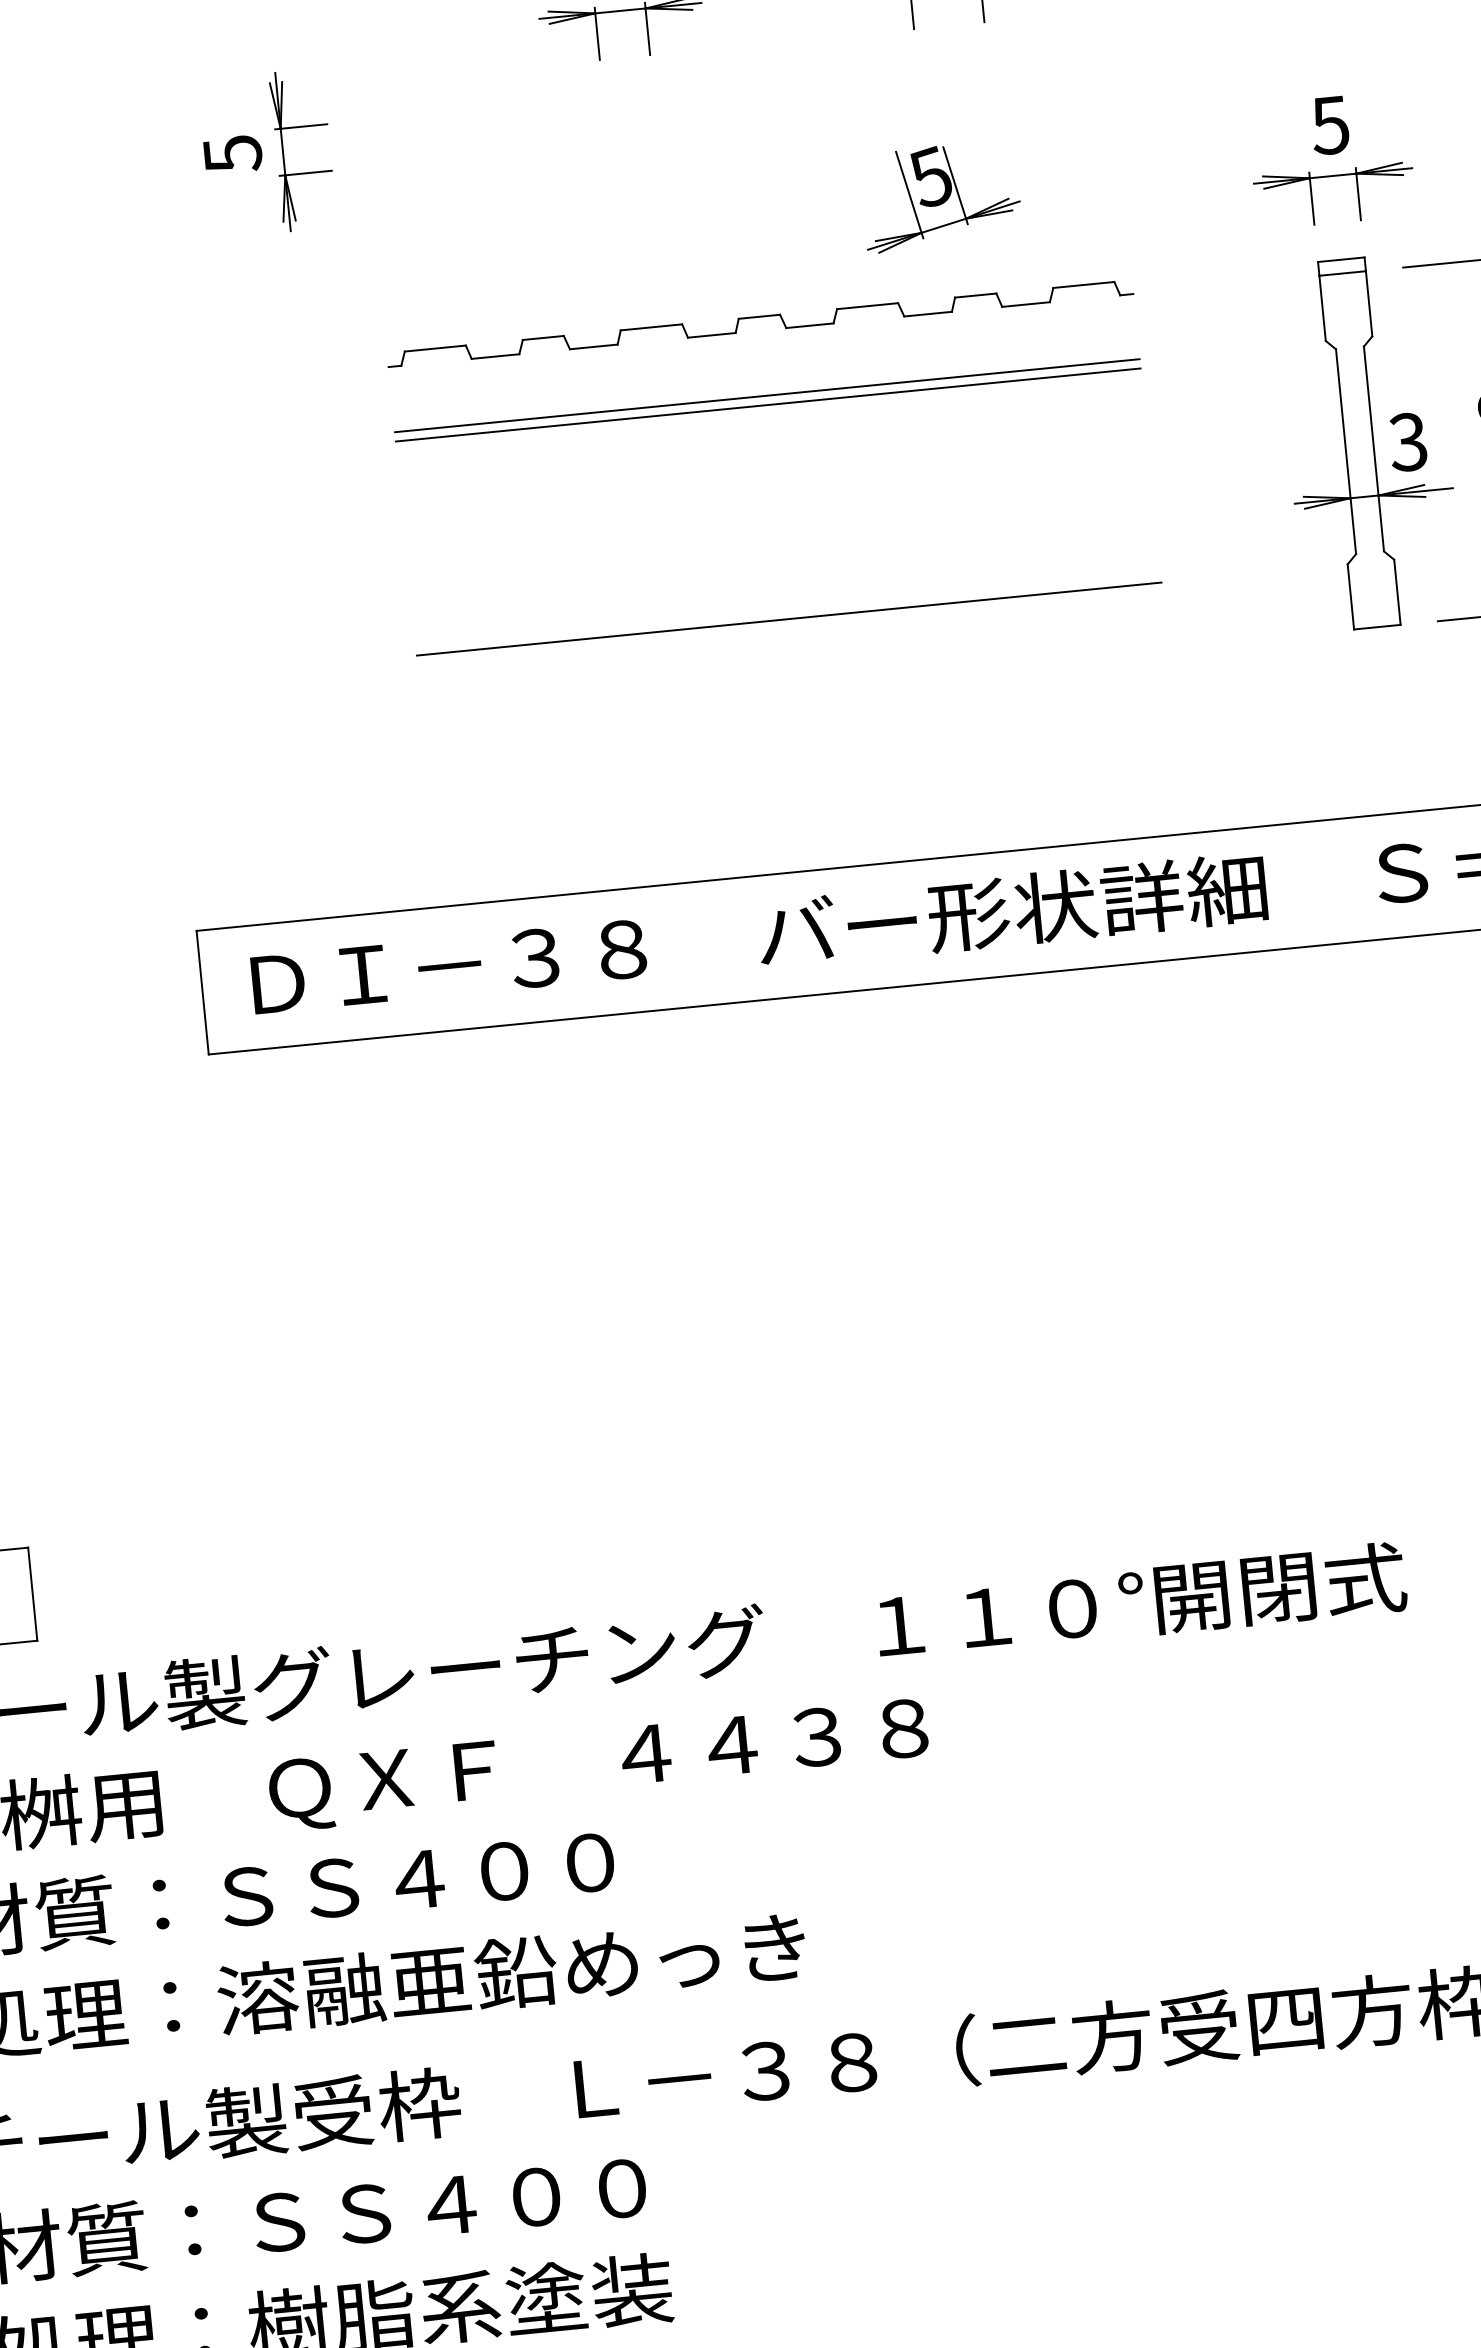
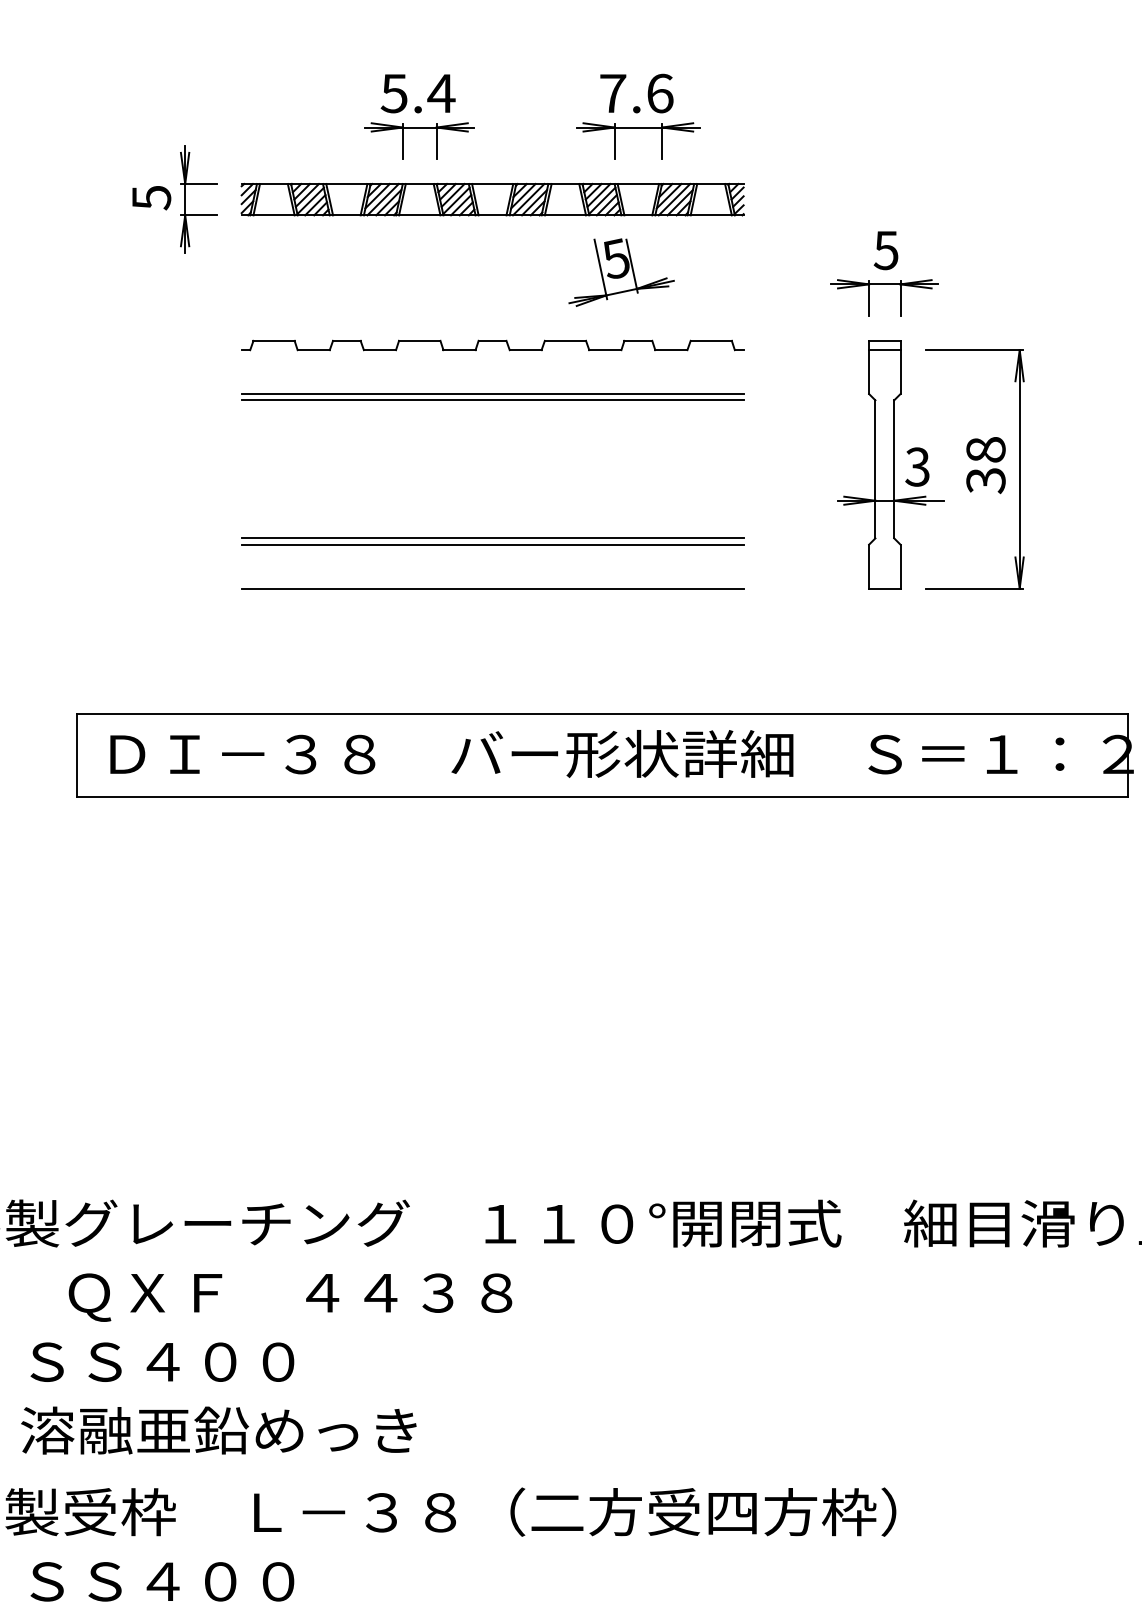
part: (738, 107) -> (492, 199), added
line: (788, 609) -> (492, 538), added
line: (795, 684) -> (492, 588), added

